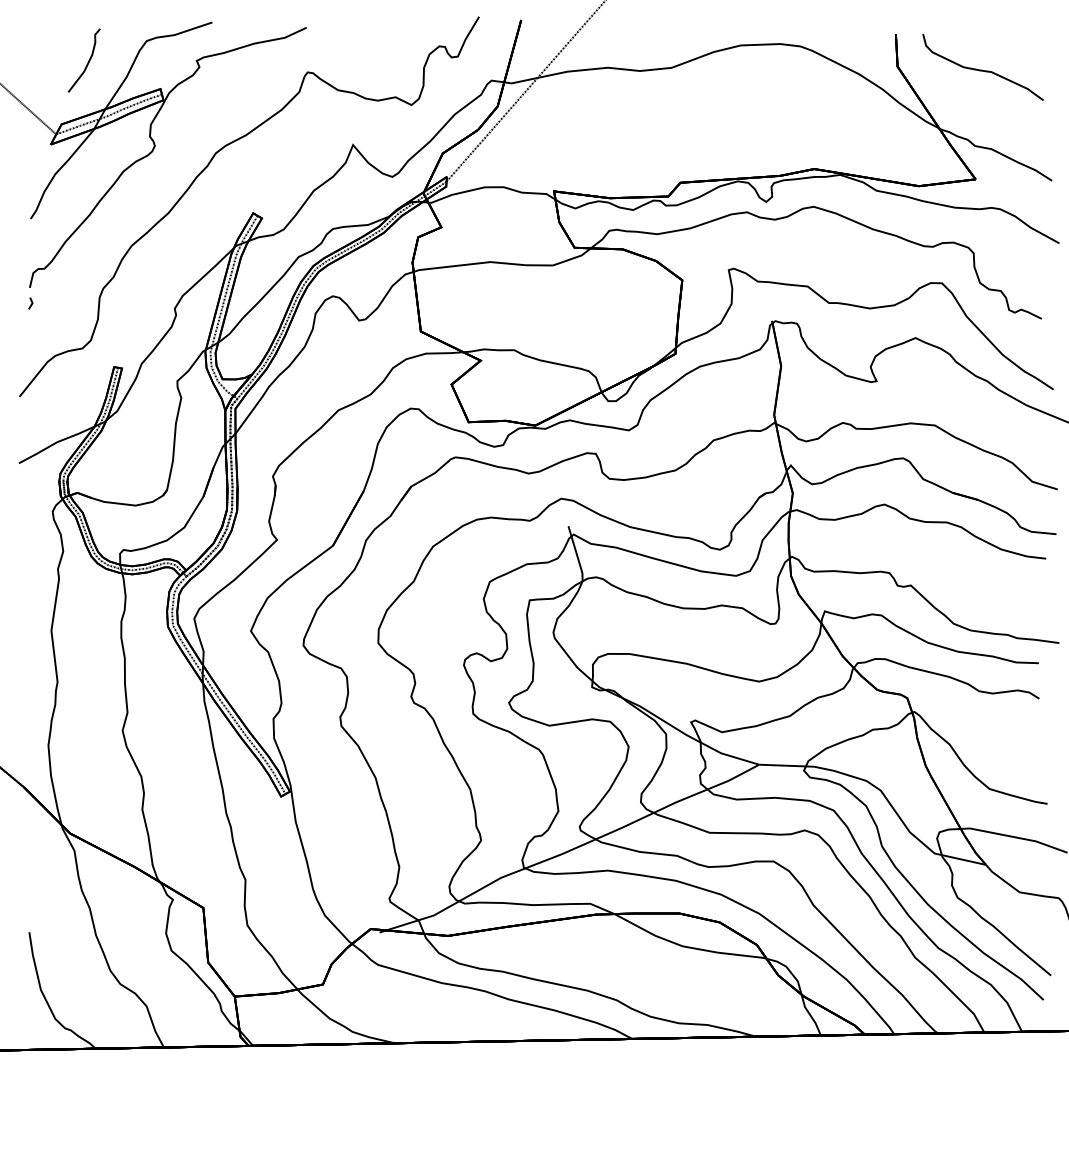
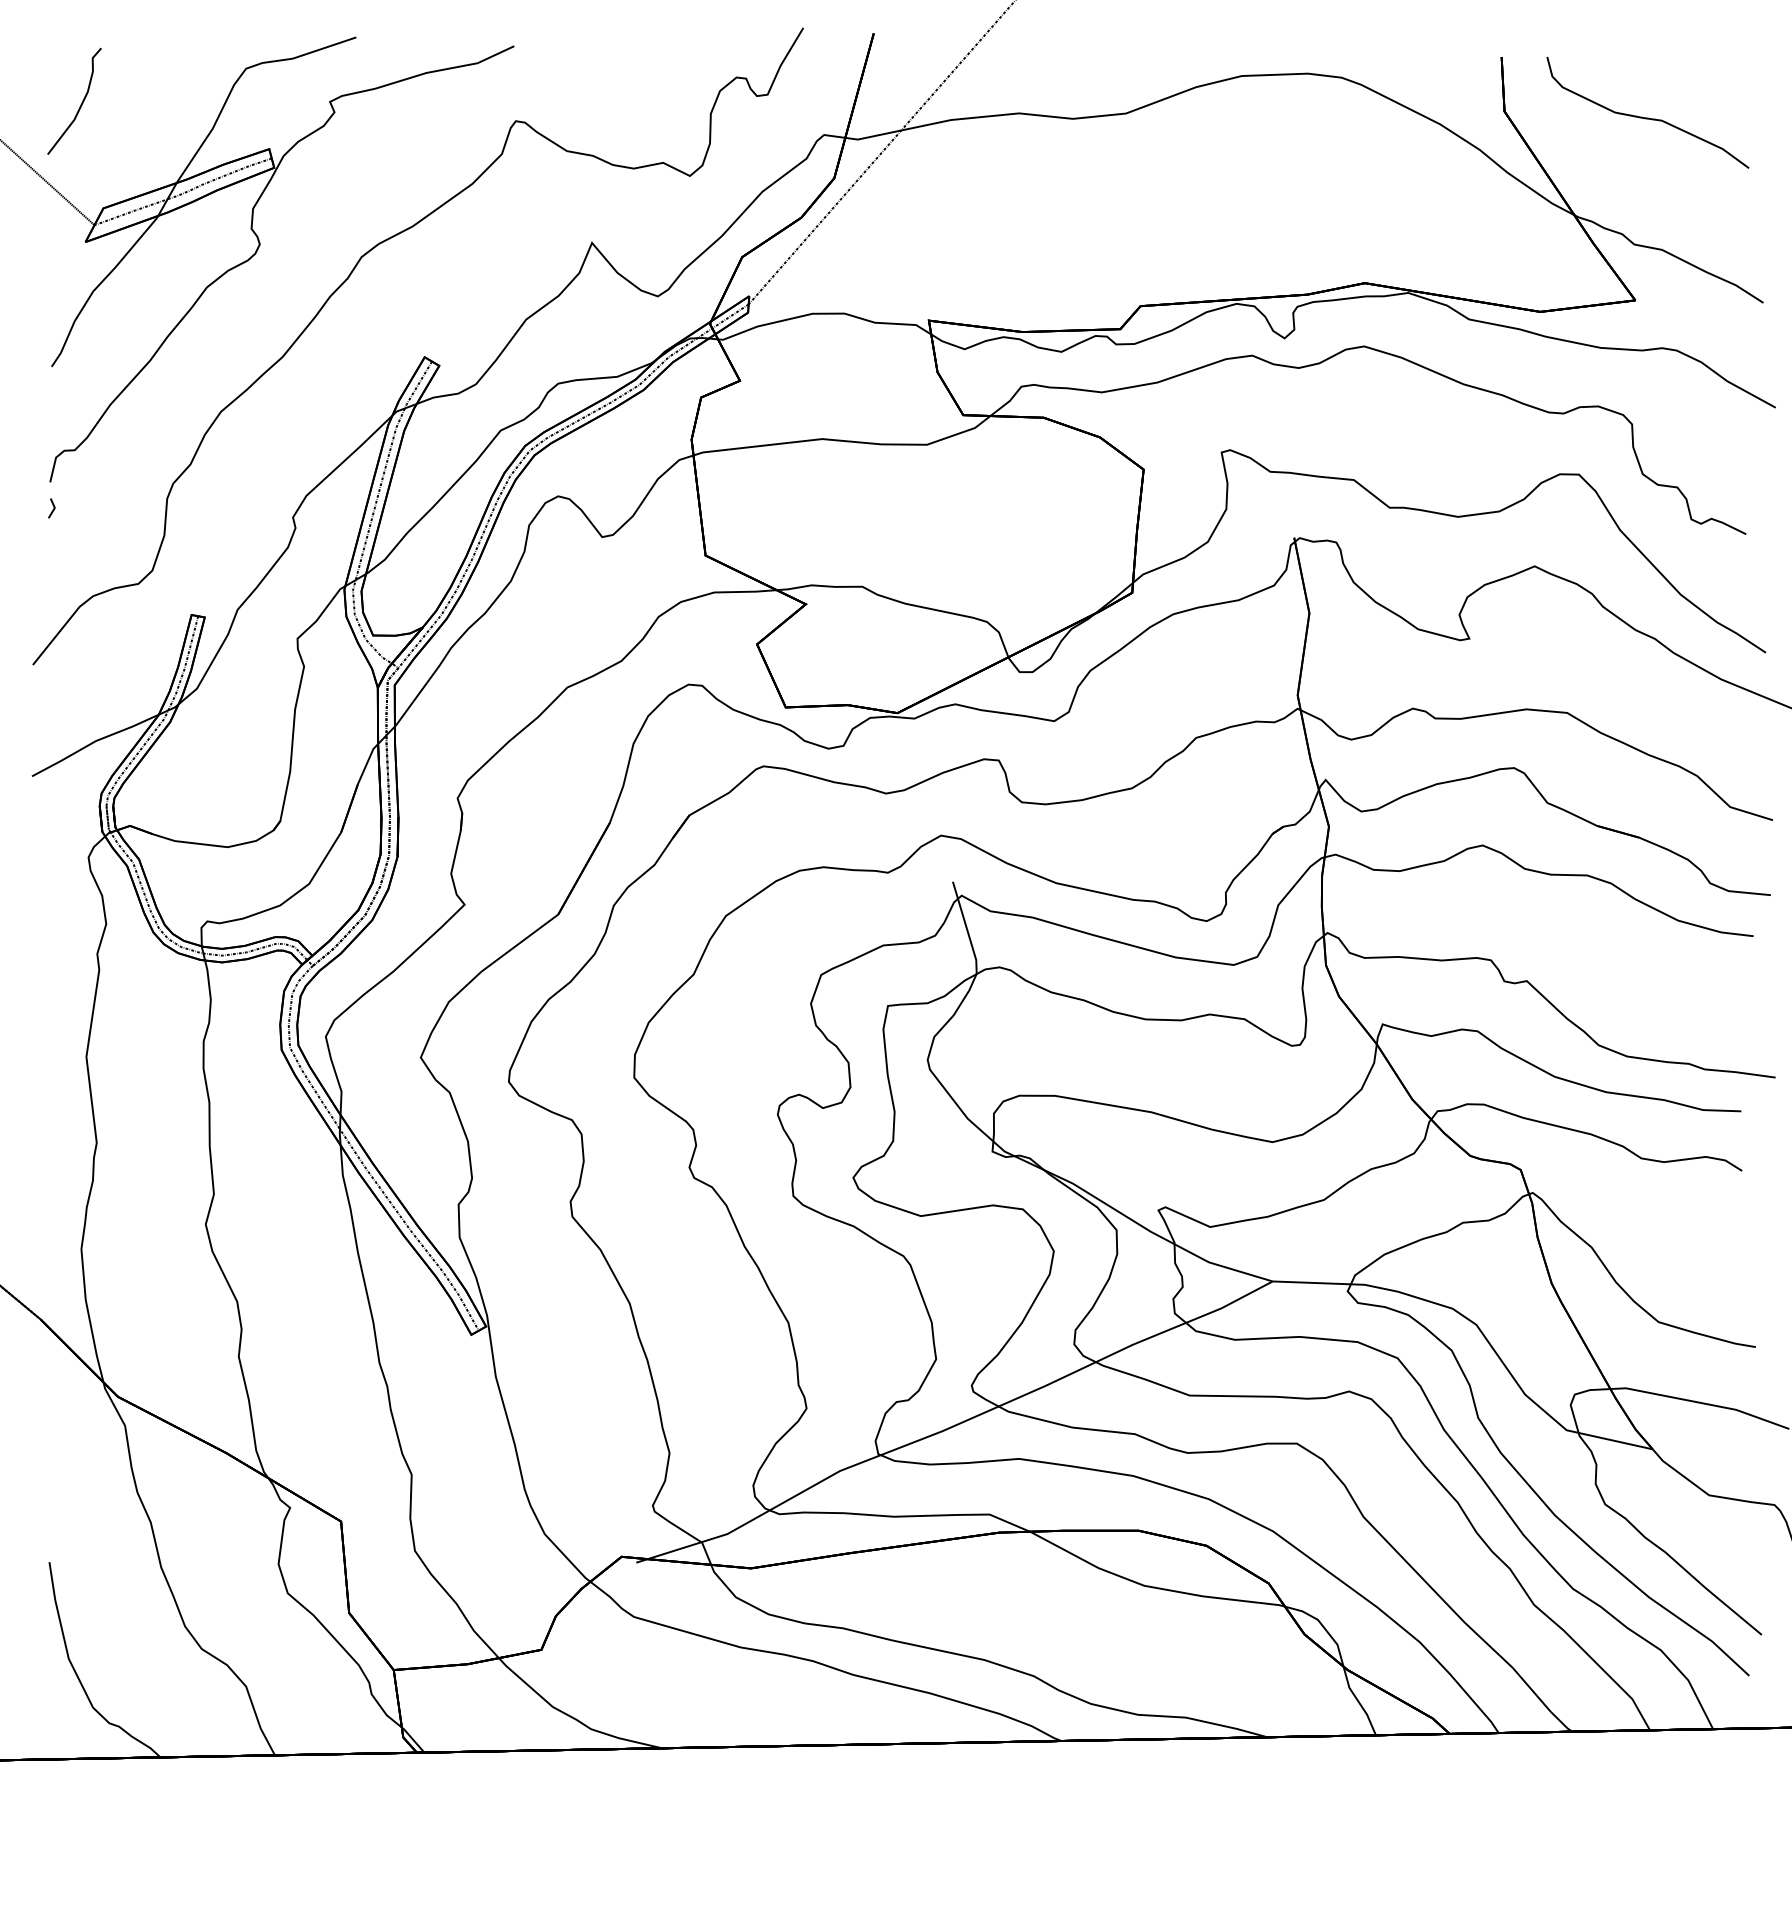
part: (83, 60) -> (73, 101), moved

